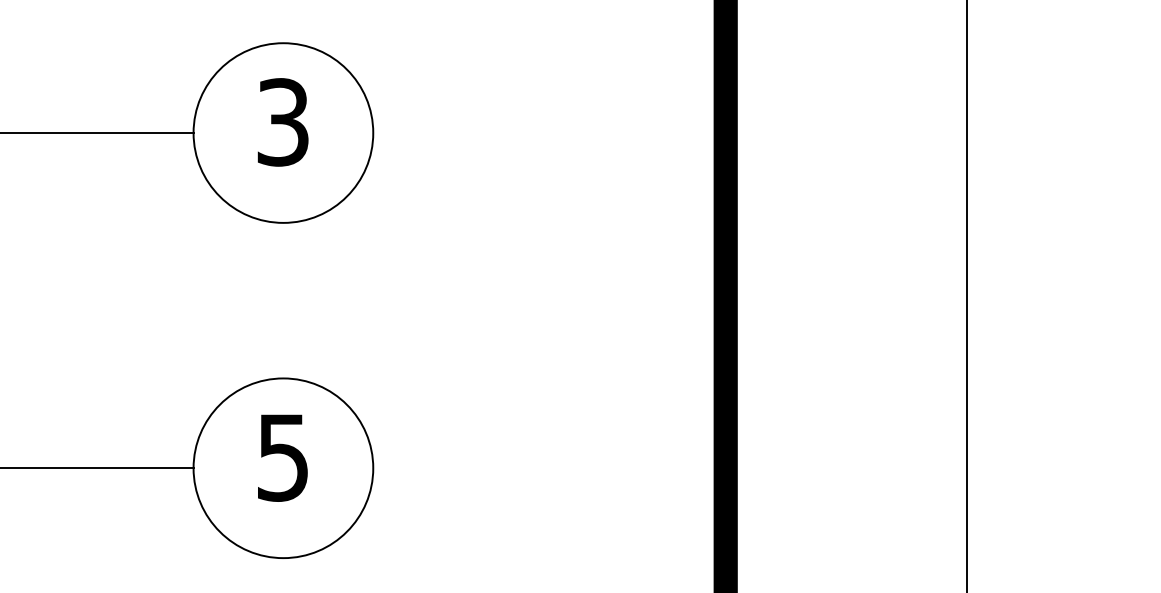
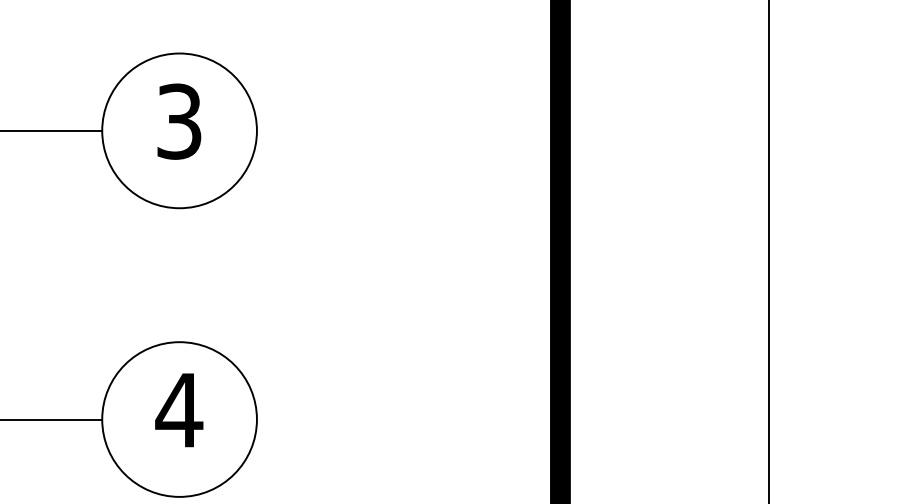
text: (283, 457) -> (179, 410), 5 -> 4

